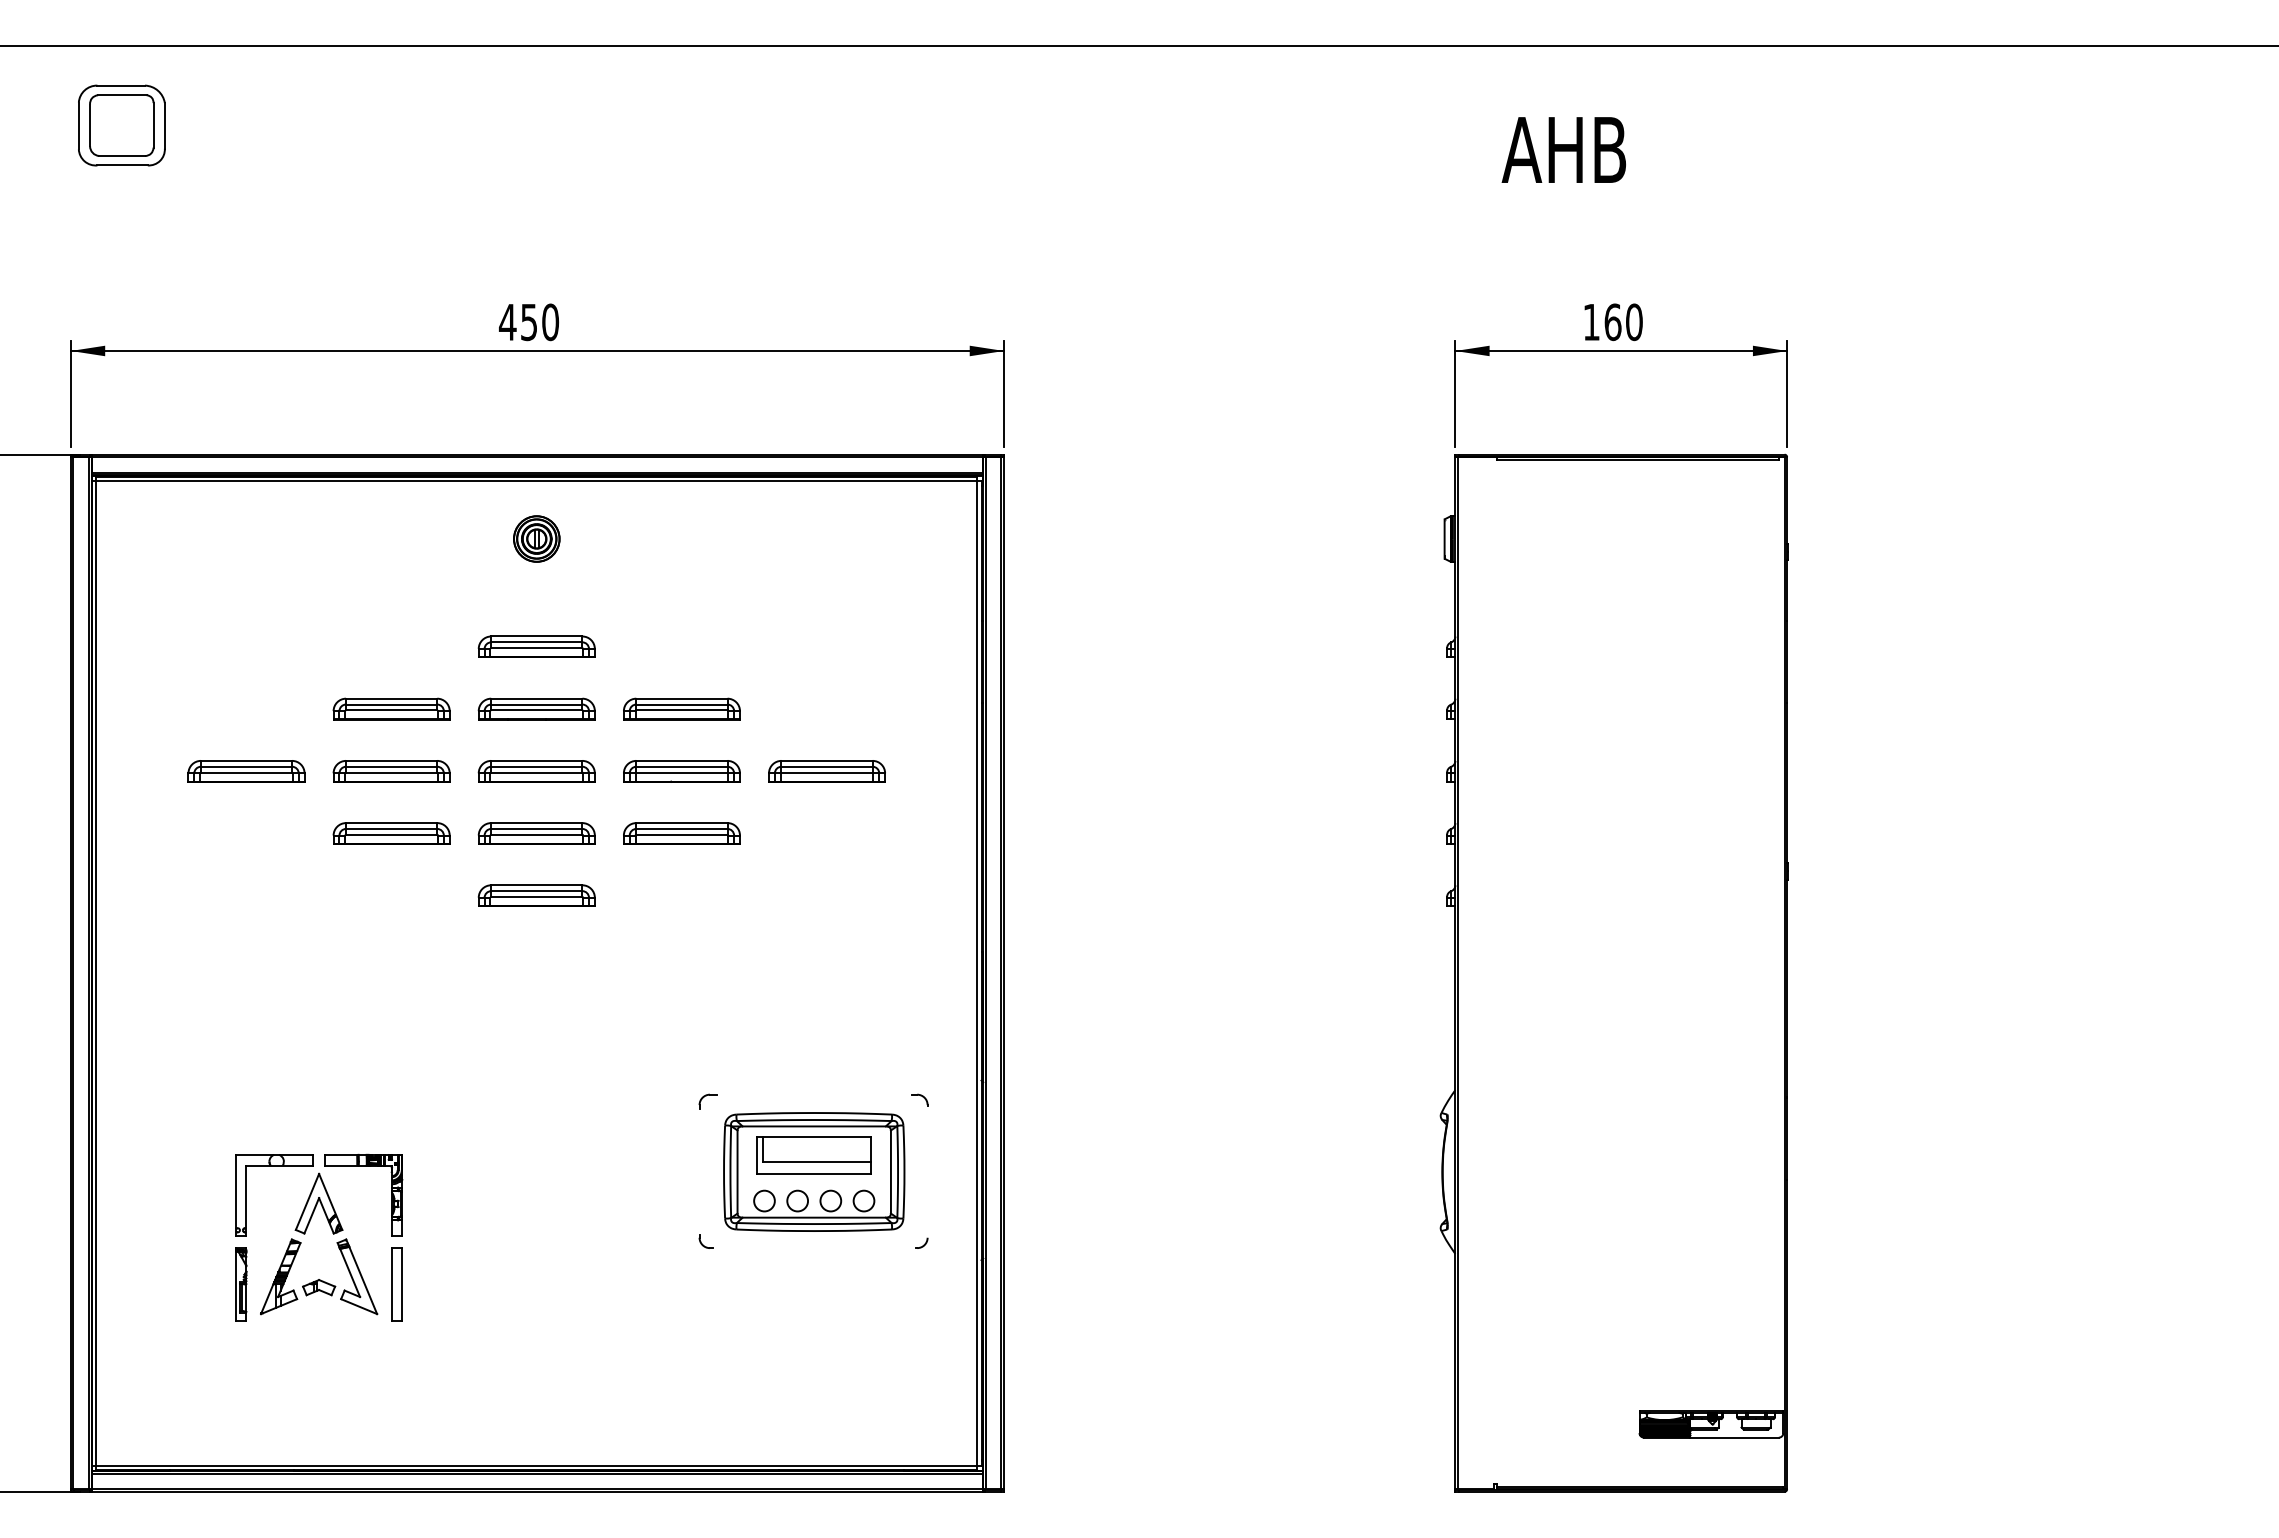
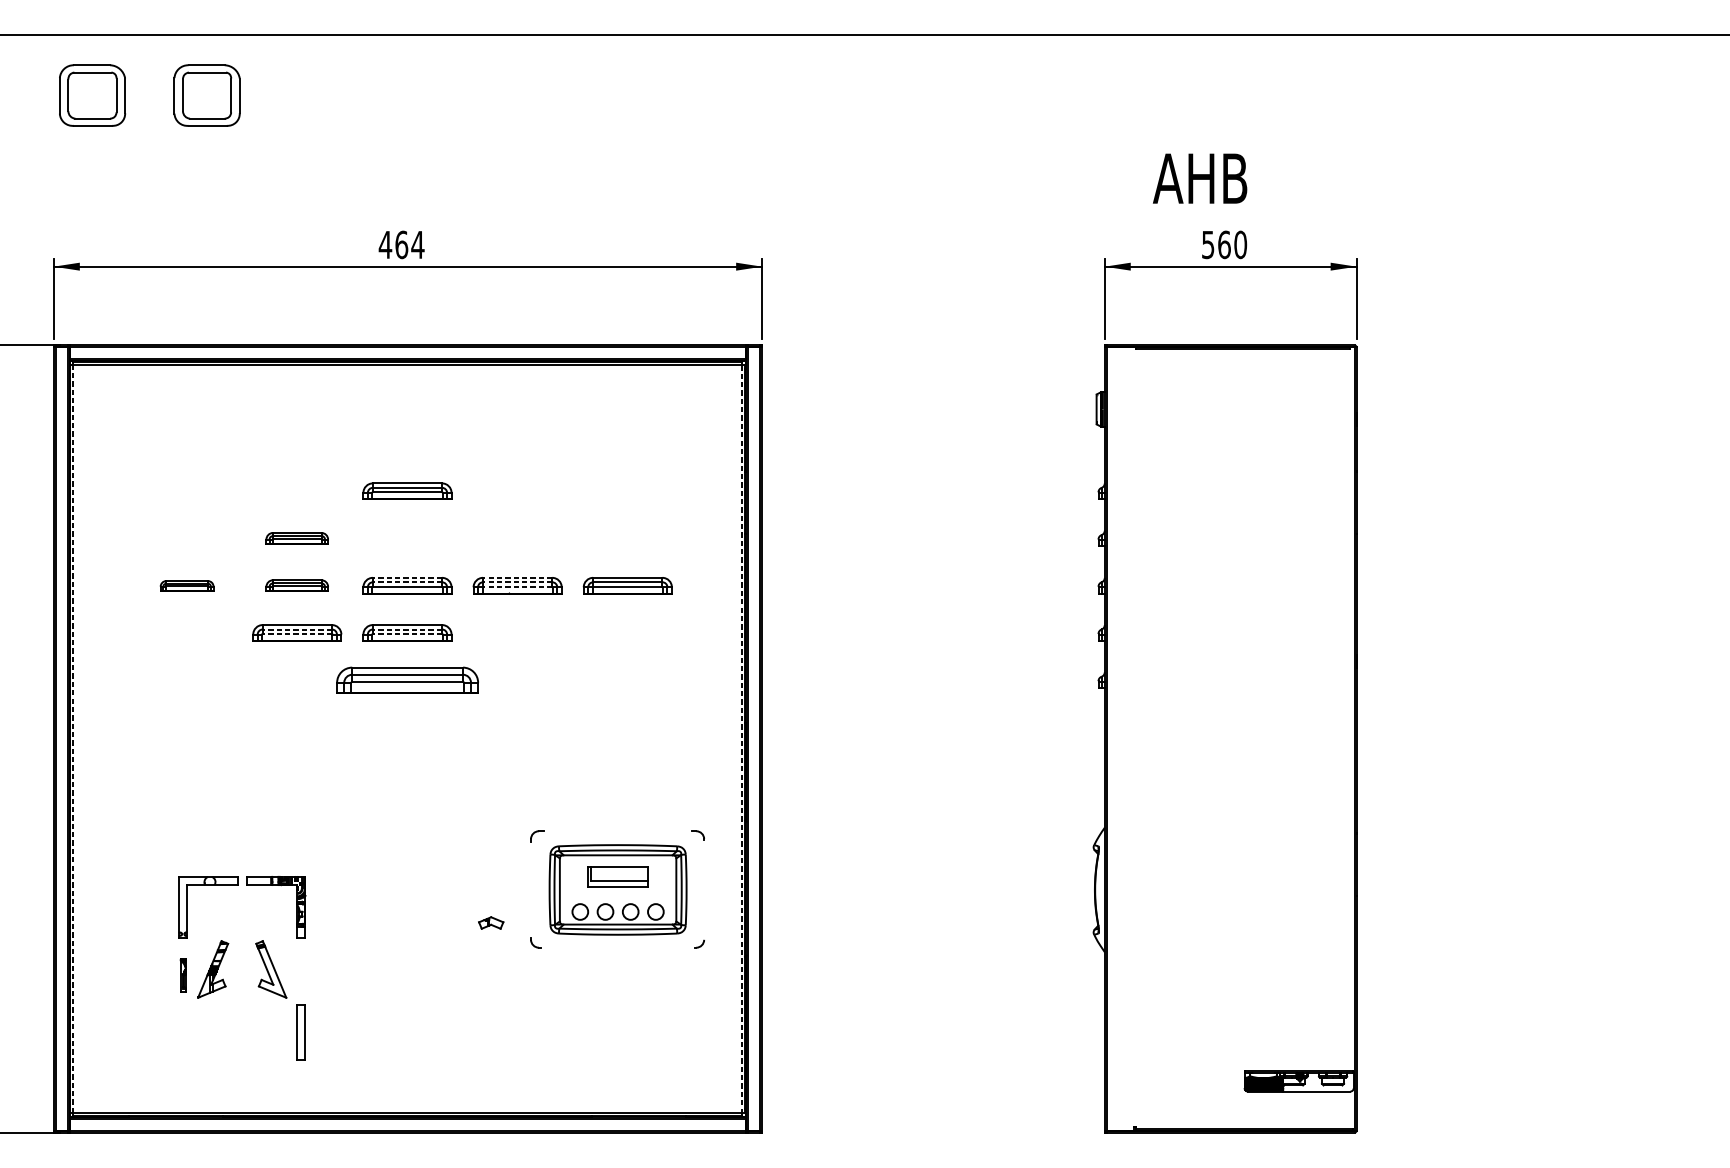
part: (272, 125) -> (206, 95), added
text: (1563, 149) -> (1199, 178), moved
text: (540, 322) -> (410, 245), 450 -> 464
text: (1591, 322) -> (1208, 245), 160 -> 560
part: (536, 538) -> (407, 409), removed
part: (391, 708) -> (297, 538), size x0.7
part: (536, 708) -> (407, 538), removed
part: (681, 708) -> (517, 538), removed
line: (536, 760) -> (407, 577), solid -> dashed
line: (681, 760) -> (517, 577), solid -> dashed
line: (536, 766) -> (407, 582), solid -> dashed
line: (681, 766) -> (517, 582), solid -> dashed
part: (246, 771) -> (187, 585), size x0.6
part: (391, 771) -> (297, 585), size x0.7
line: (681, 772) -> (517, 586), solid -> dashed
line: (391, 828) -> (297, 629), solid -> dashed
line: (536, 828) -> (407, 629), solid -> dashed
part: (681, 833) -> (517, 632), removed
line: (391, 834) -> (297, 633), solid -> dashed
line: (536, 834) -> (407, 633), solid -> dashed
part: (536, 895) -> (407, 680), size x1.6
line: (96, 972) -> (73, 738), solid -> dashed
line: (977, 973) -> (742, 739), solid -> dashed
part: (813, 1155) -> (617, 877), size x0.7
part: (318, 1203) -> (241, 913), removed
part: (241, 1284) -> (183, 975), size x0.6
part: (396, 1284) -> (300, 1032), moved
part: (319, 1287) -> (491, 922), moved

